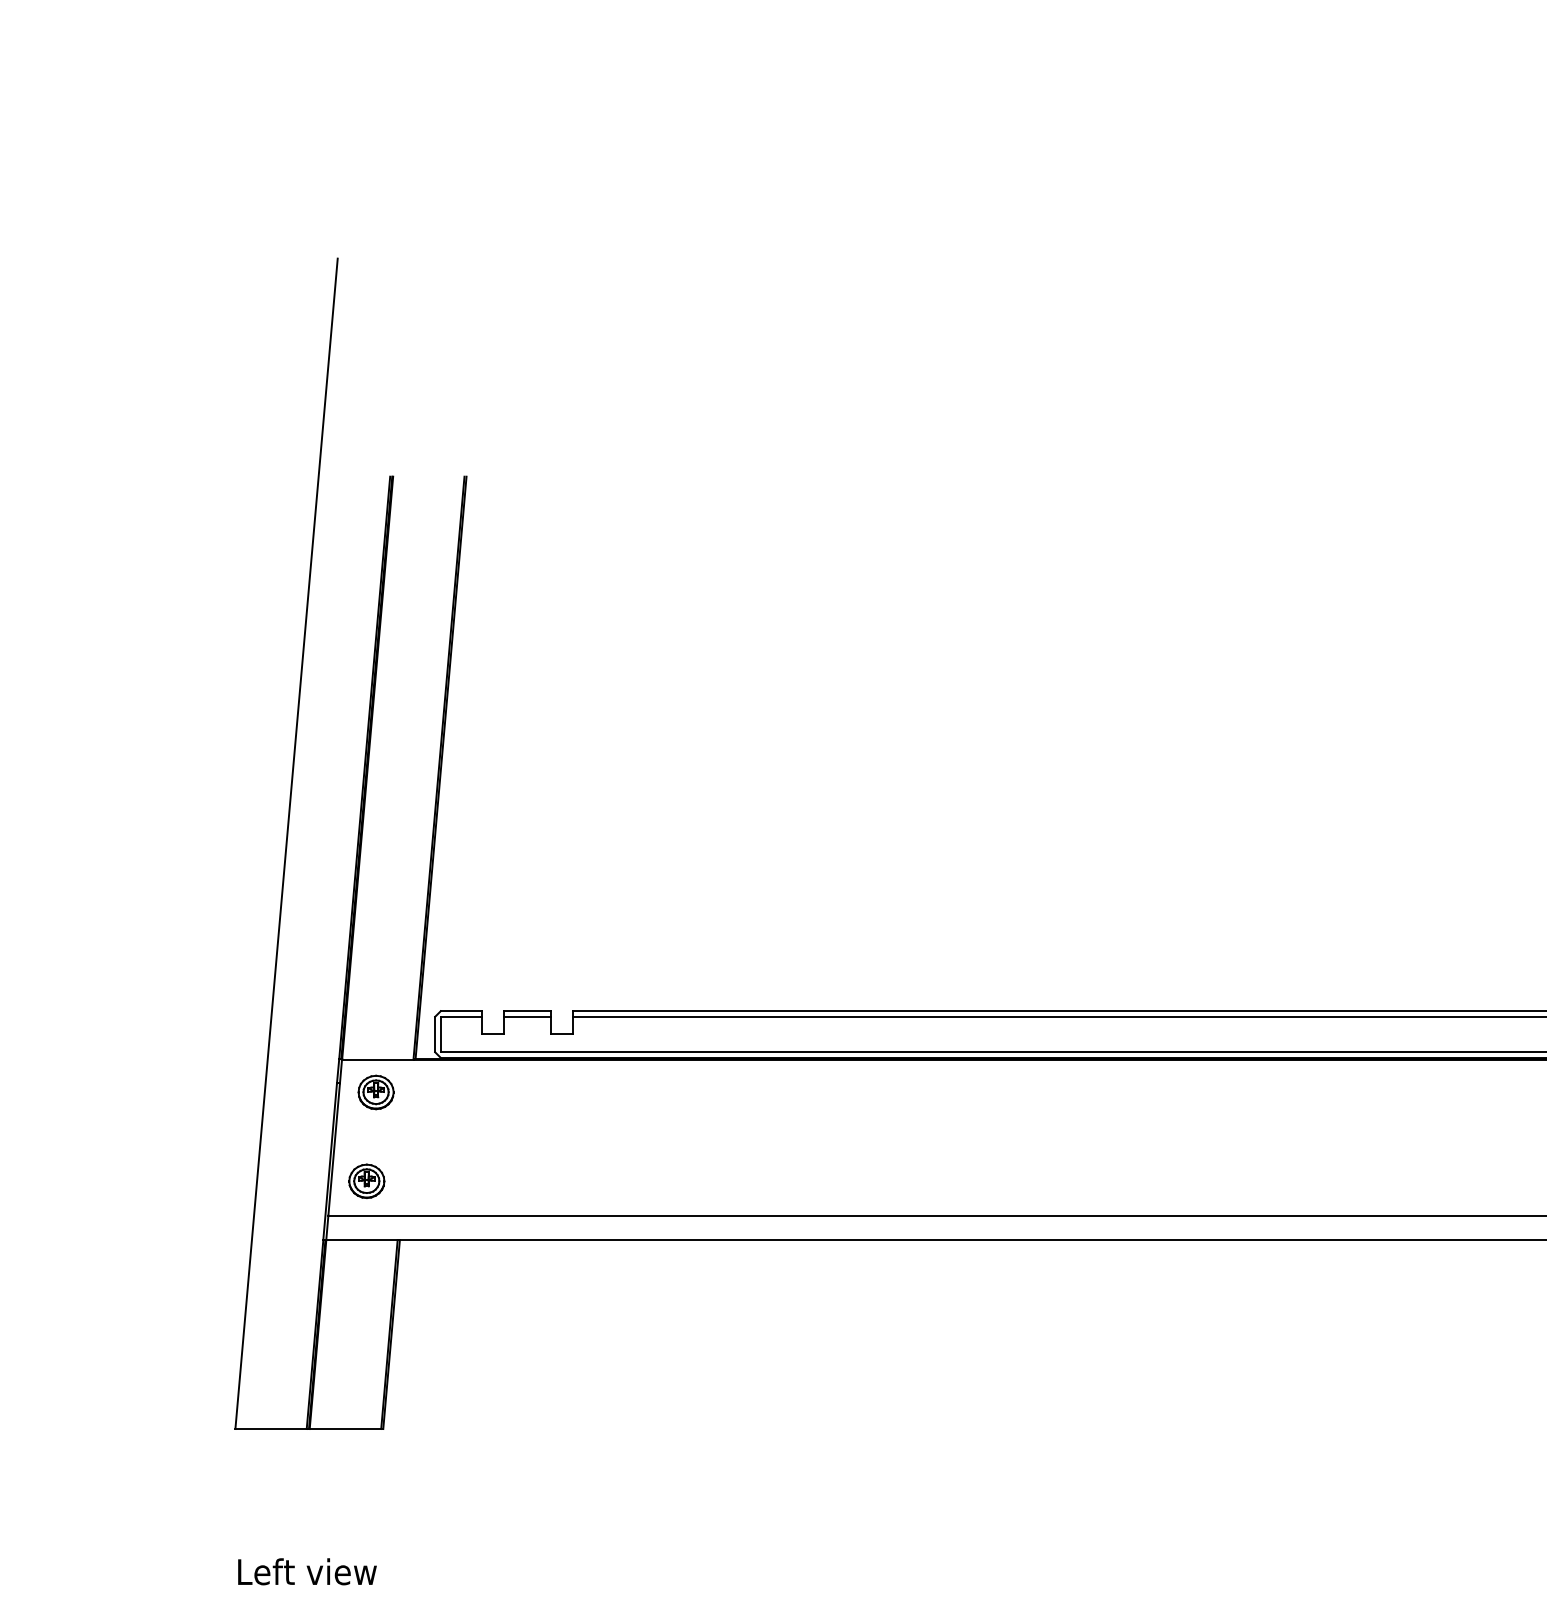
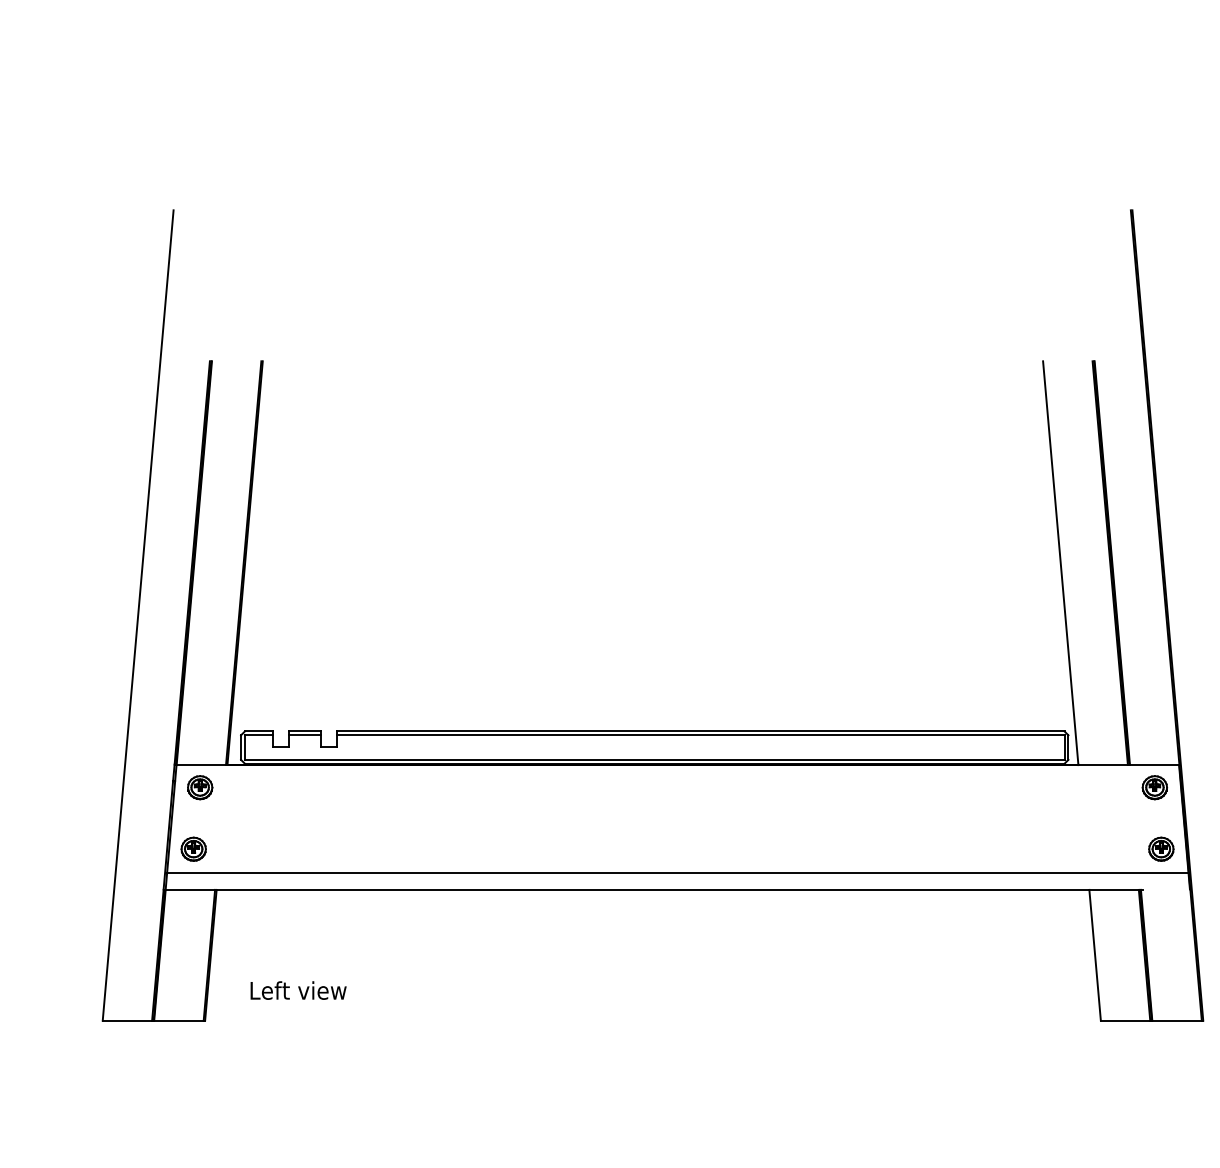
text: (307, 1571) -> (298, 990), moved

